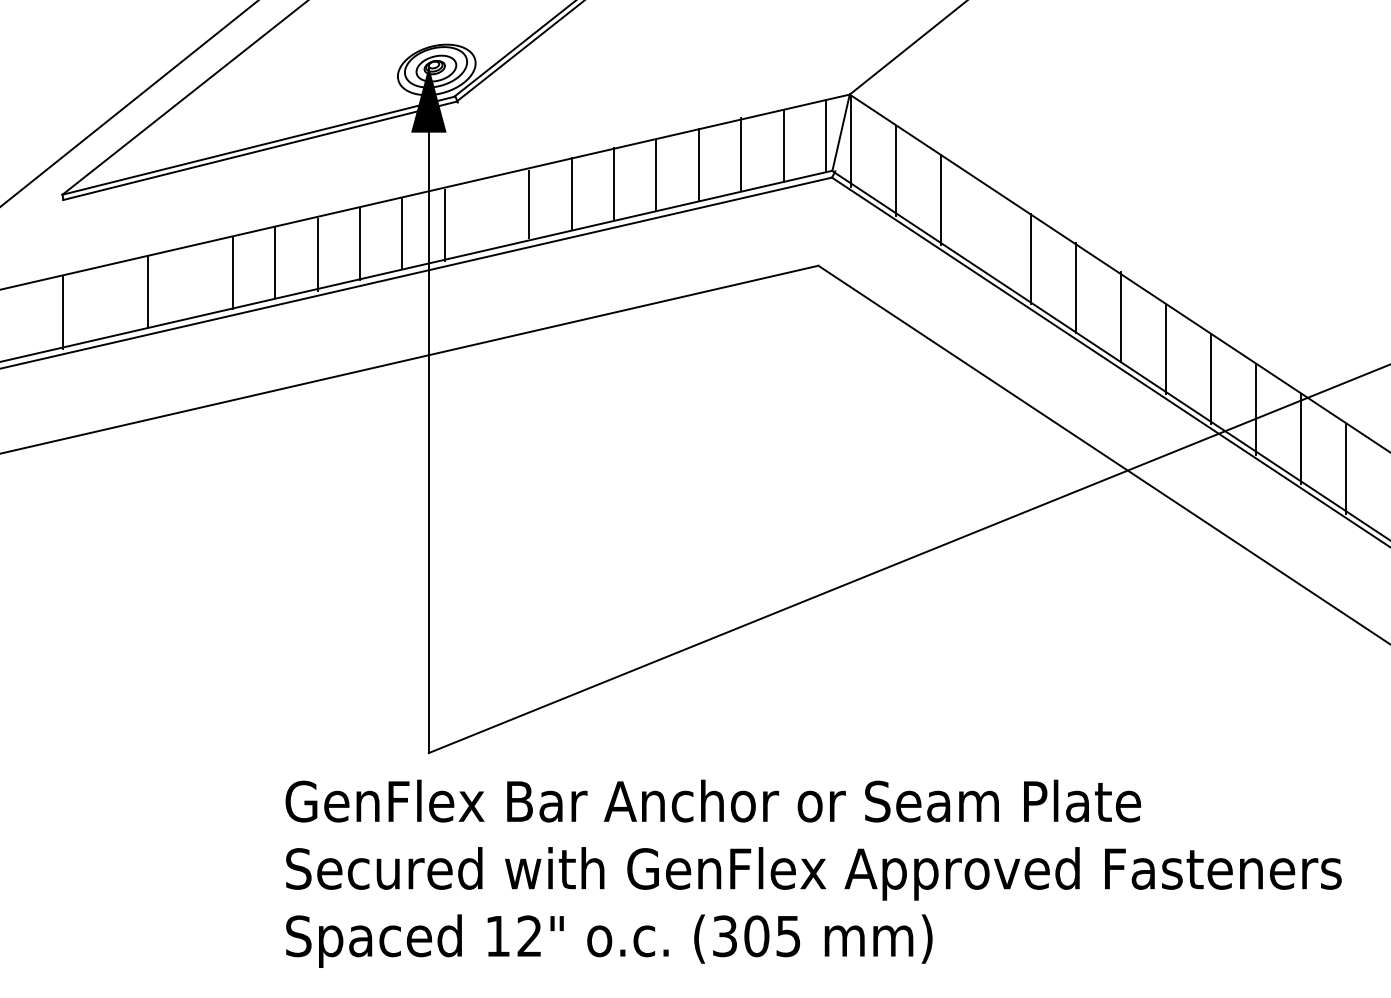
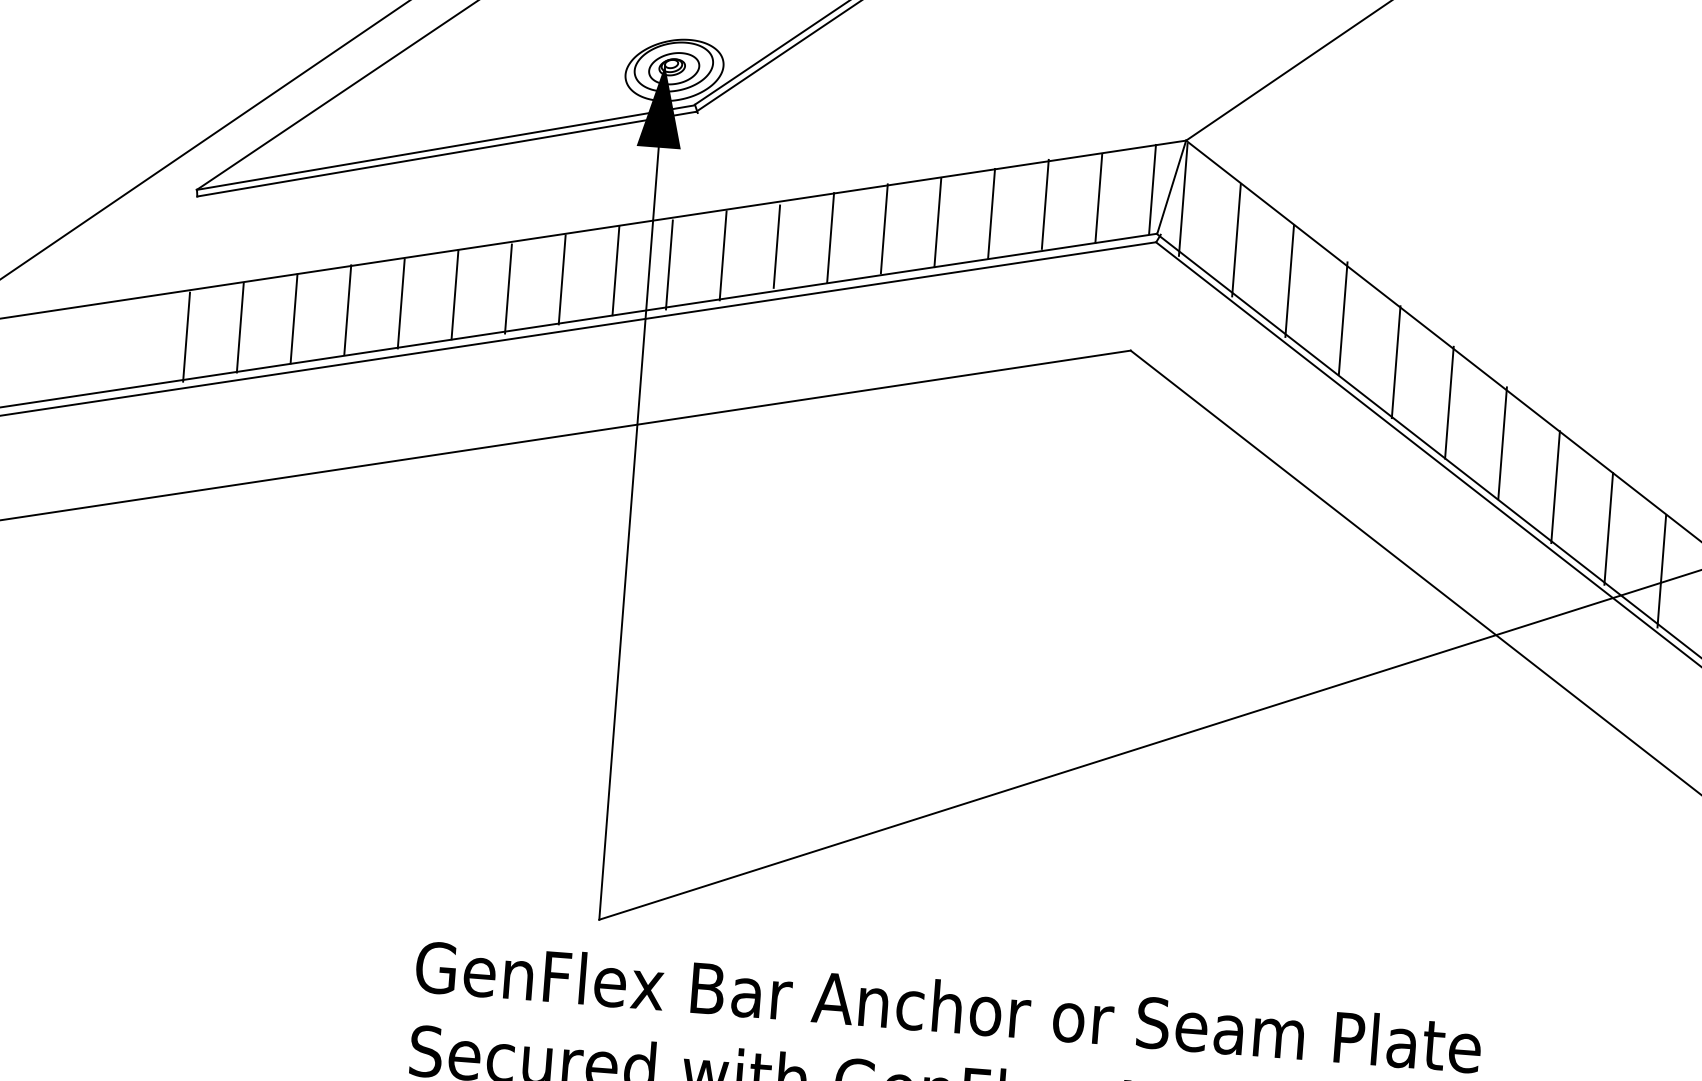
line: (487, 214) -> (723, 255), added
line: (986, 226) -> (1343, 317), added
line: (190, 281) -> (347, 310), added
line: (105, 302) -> (240, 328), added

